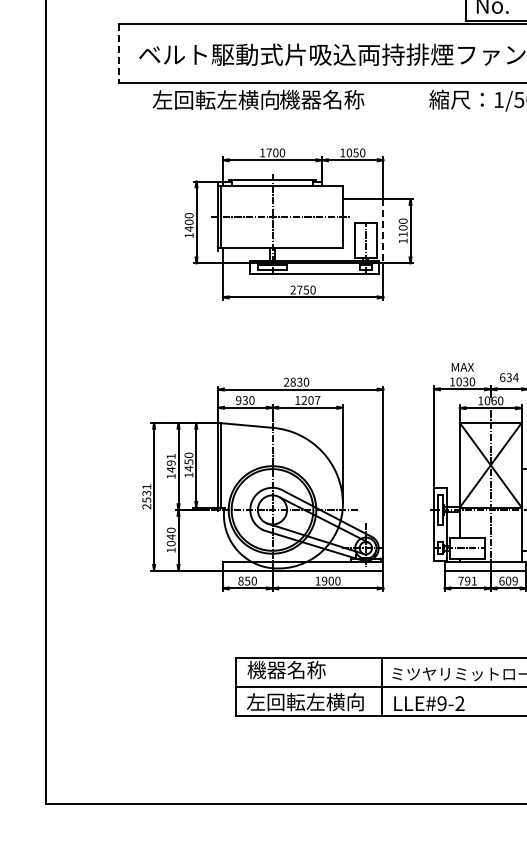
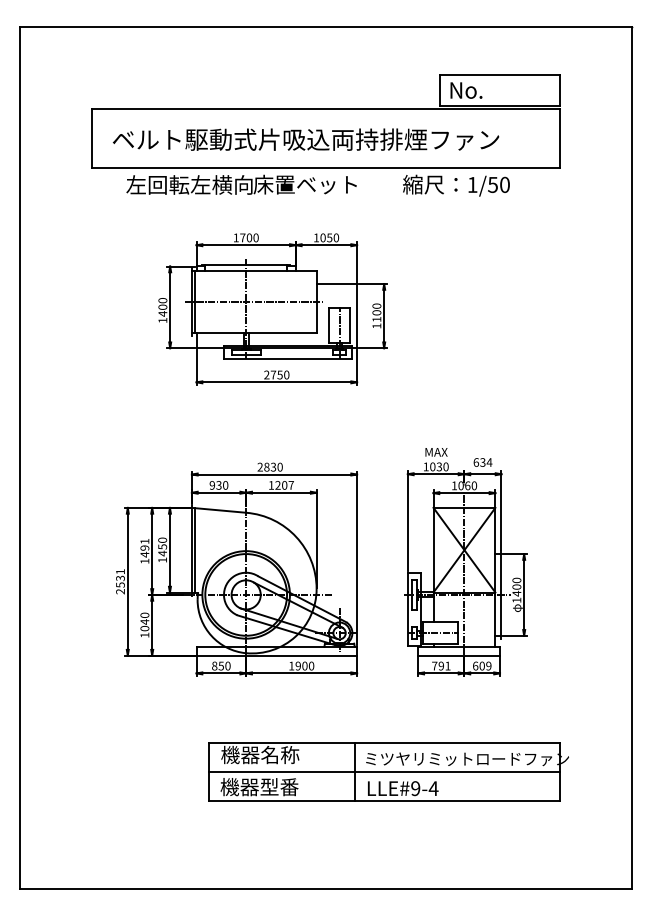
line: (118, 54) -> (92, 139), dashed -> solid
text: (330, 99) -> (304, 184), 機器名称 -> 床置ベット
line: (383, 231) -> (357, 316), dashed -> solid
text: (304, 702) -> (278, 787), 左回転左横向 -> 機器型番
text: (459, 703) -> (433, 788), LLE#9-2 -> LLE#9-4

